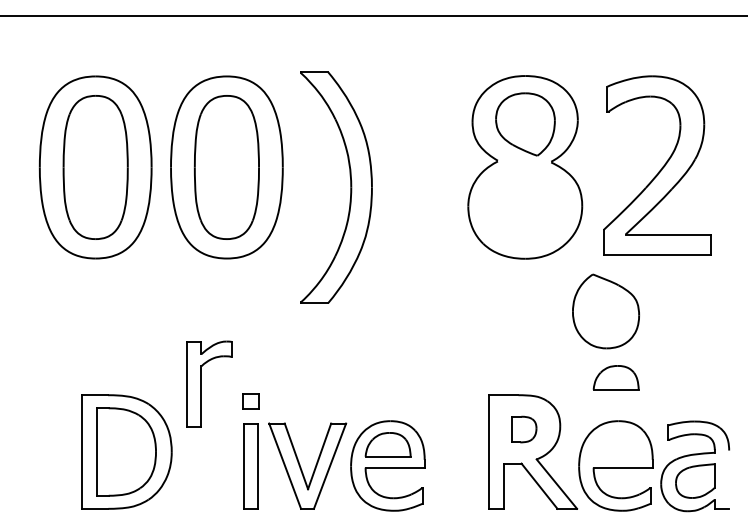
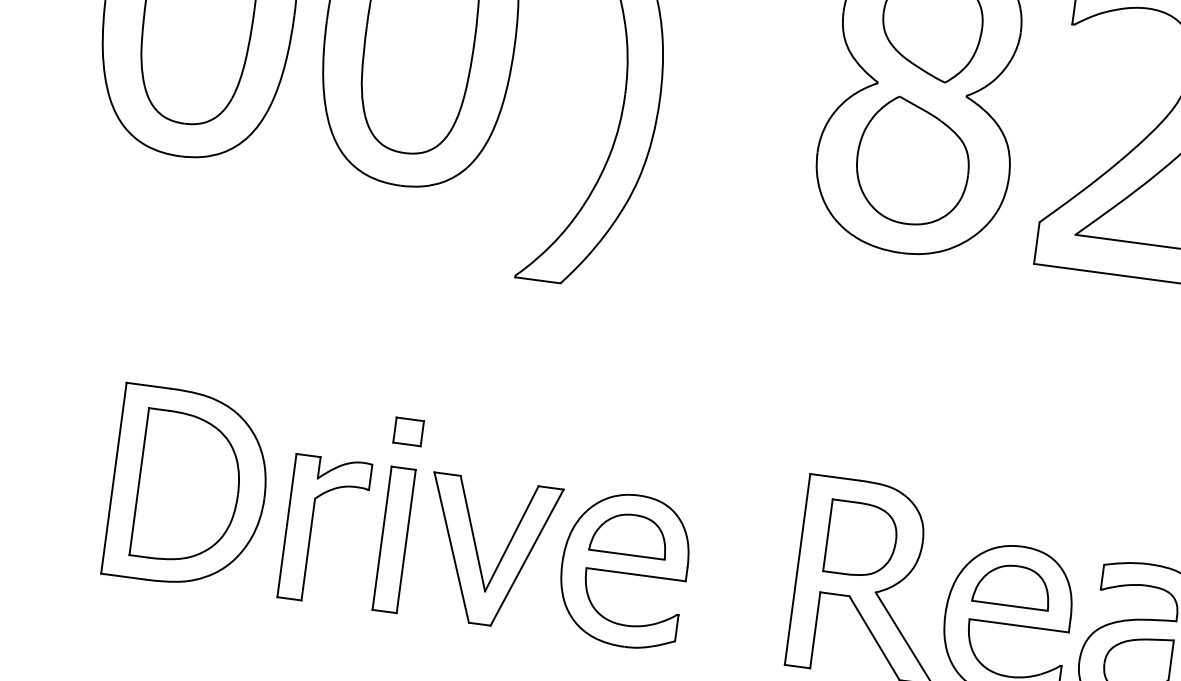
part: (605, 311) -> (912, 161), moved
part: (615, 377) -> (1011, 585), moved
part: (201, 383) -> (311, 527), moved
part: (524, 429) -> (861, 539), size x1.67

